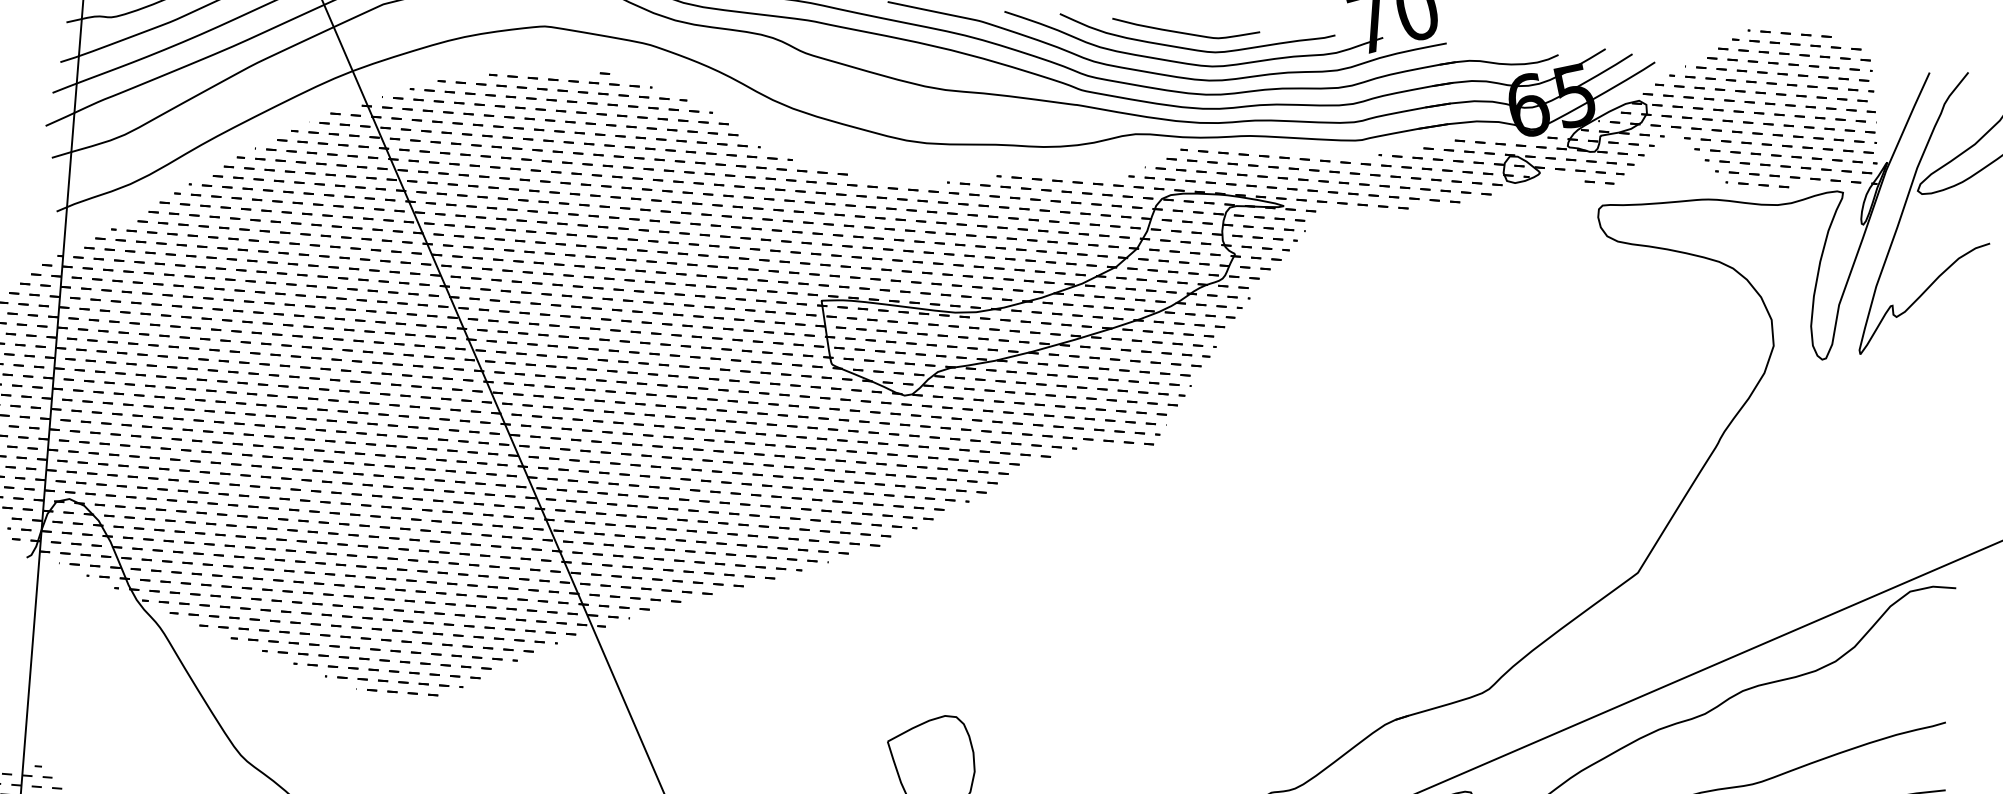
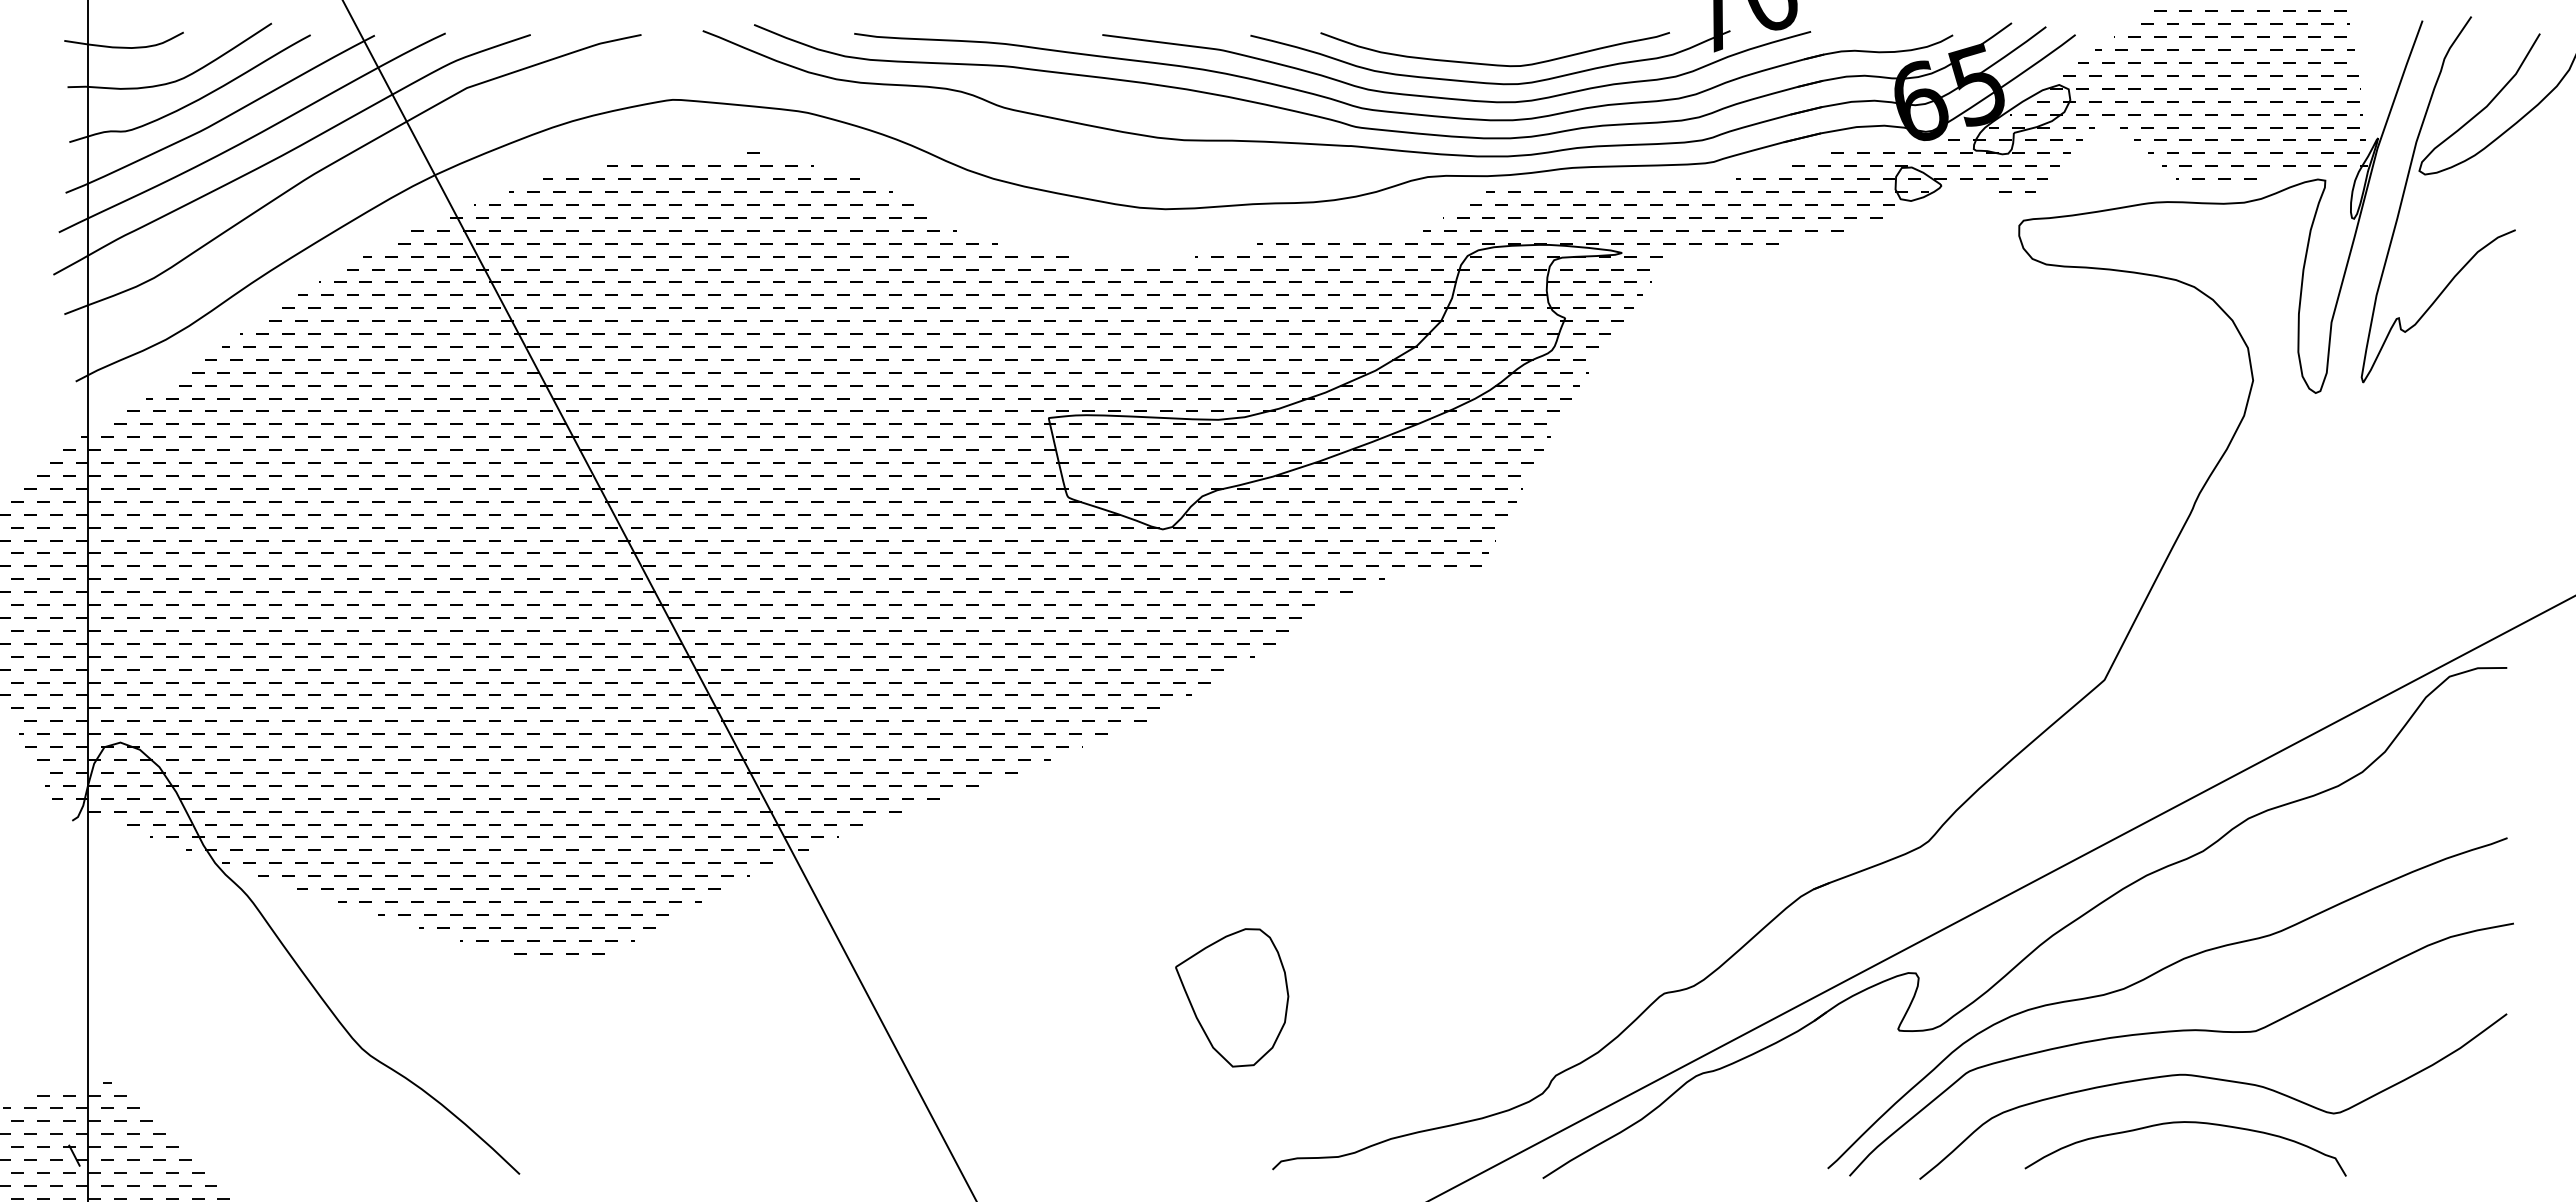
curve: (1185, 32) -> (1480, 44), removed

